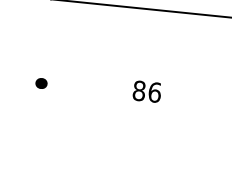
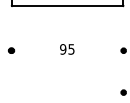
text: (147, 91) -> (67, 49), 86 -> 95

